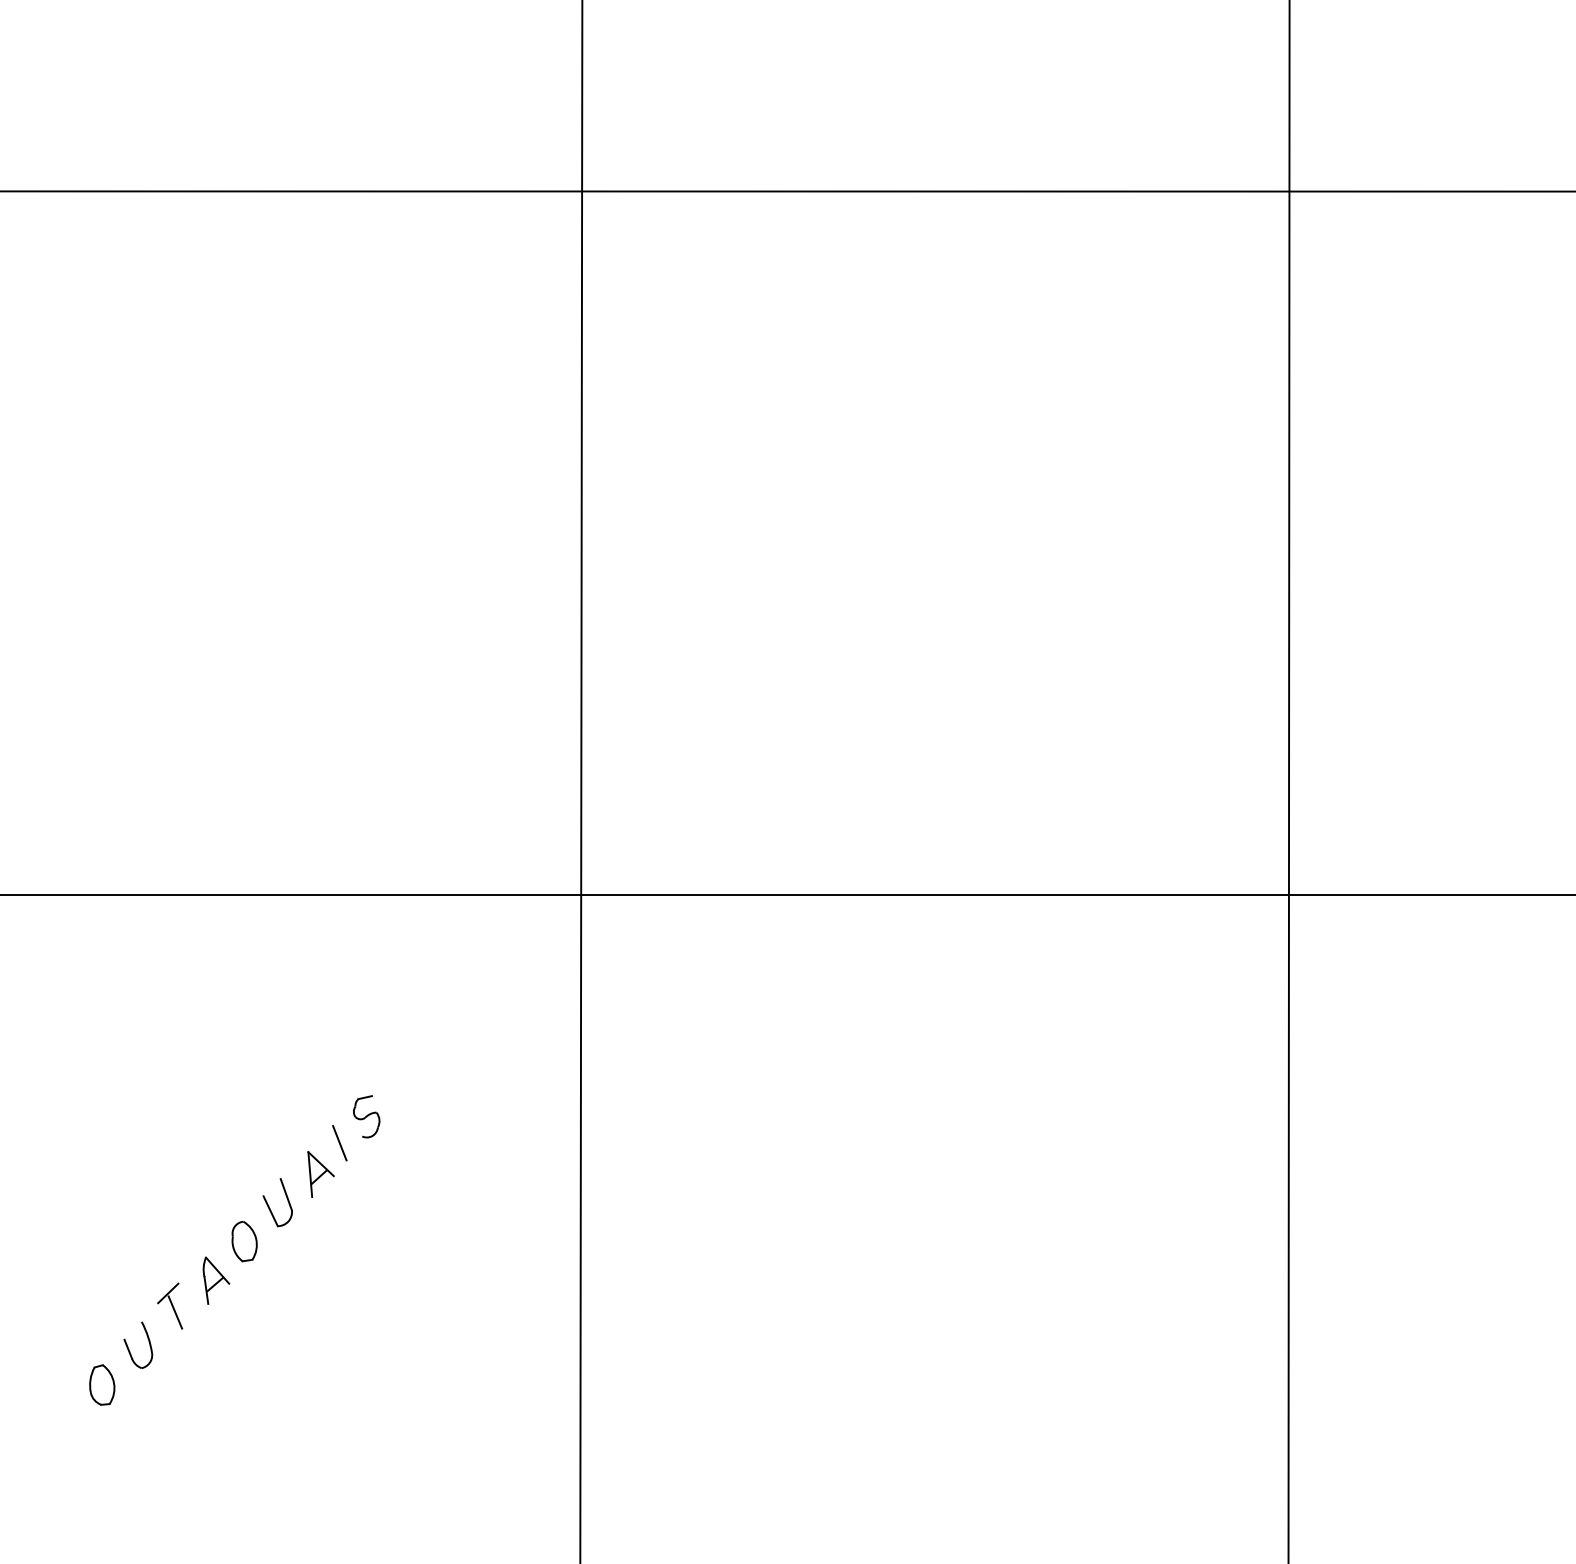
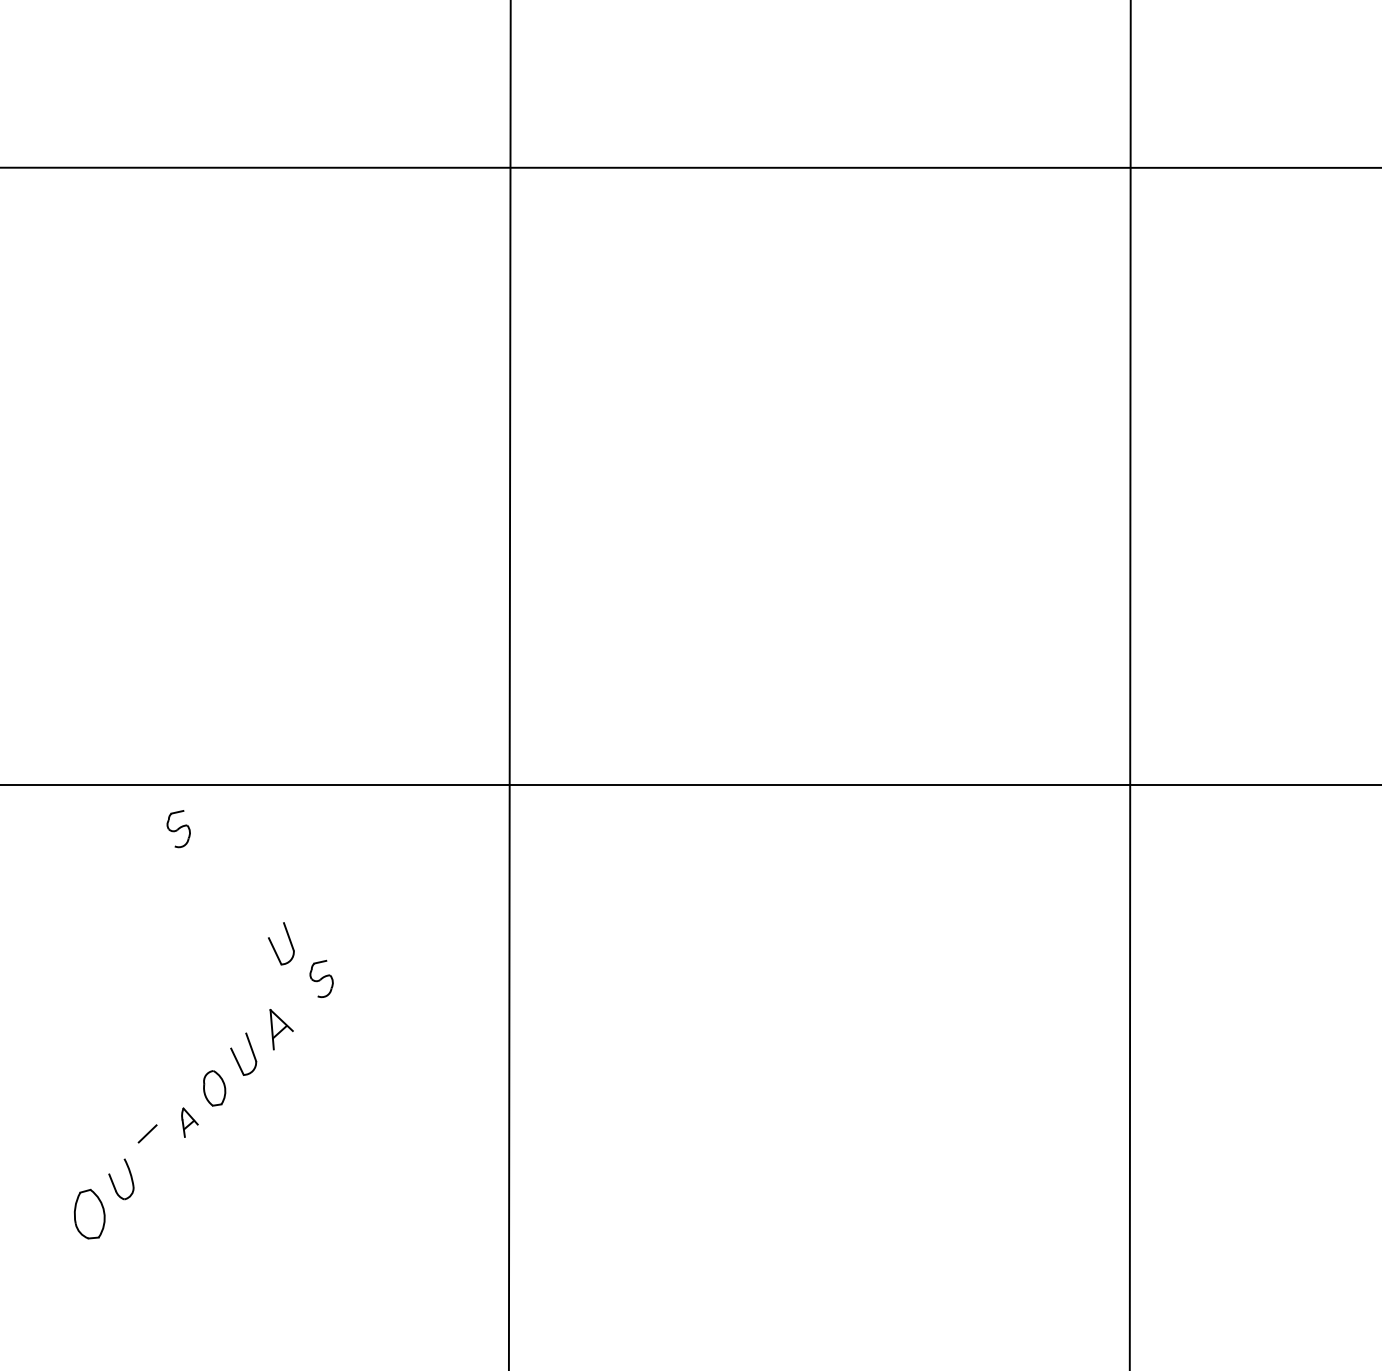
part: (203, 945) -> (178, 828), added
part: (312, 1080) -> (274, 947), added
line: (339, 1143) -> (297, 1002), removed
part: (216, 1280) -> (189, 1122), size x0.7
line: (175, 1312) -> (154, 1150), removed
part: (102, 1384) -> (90, 1213), size x1.4

